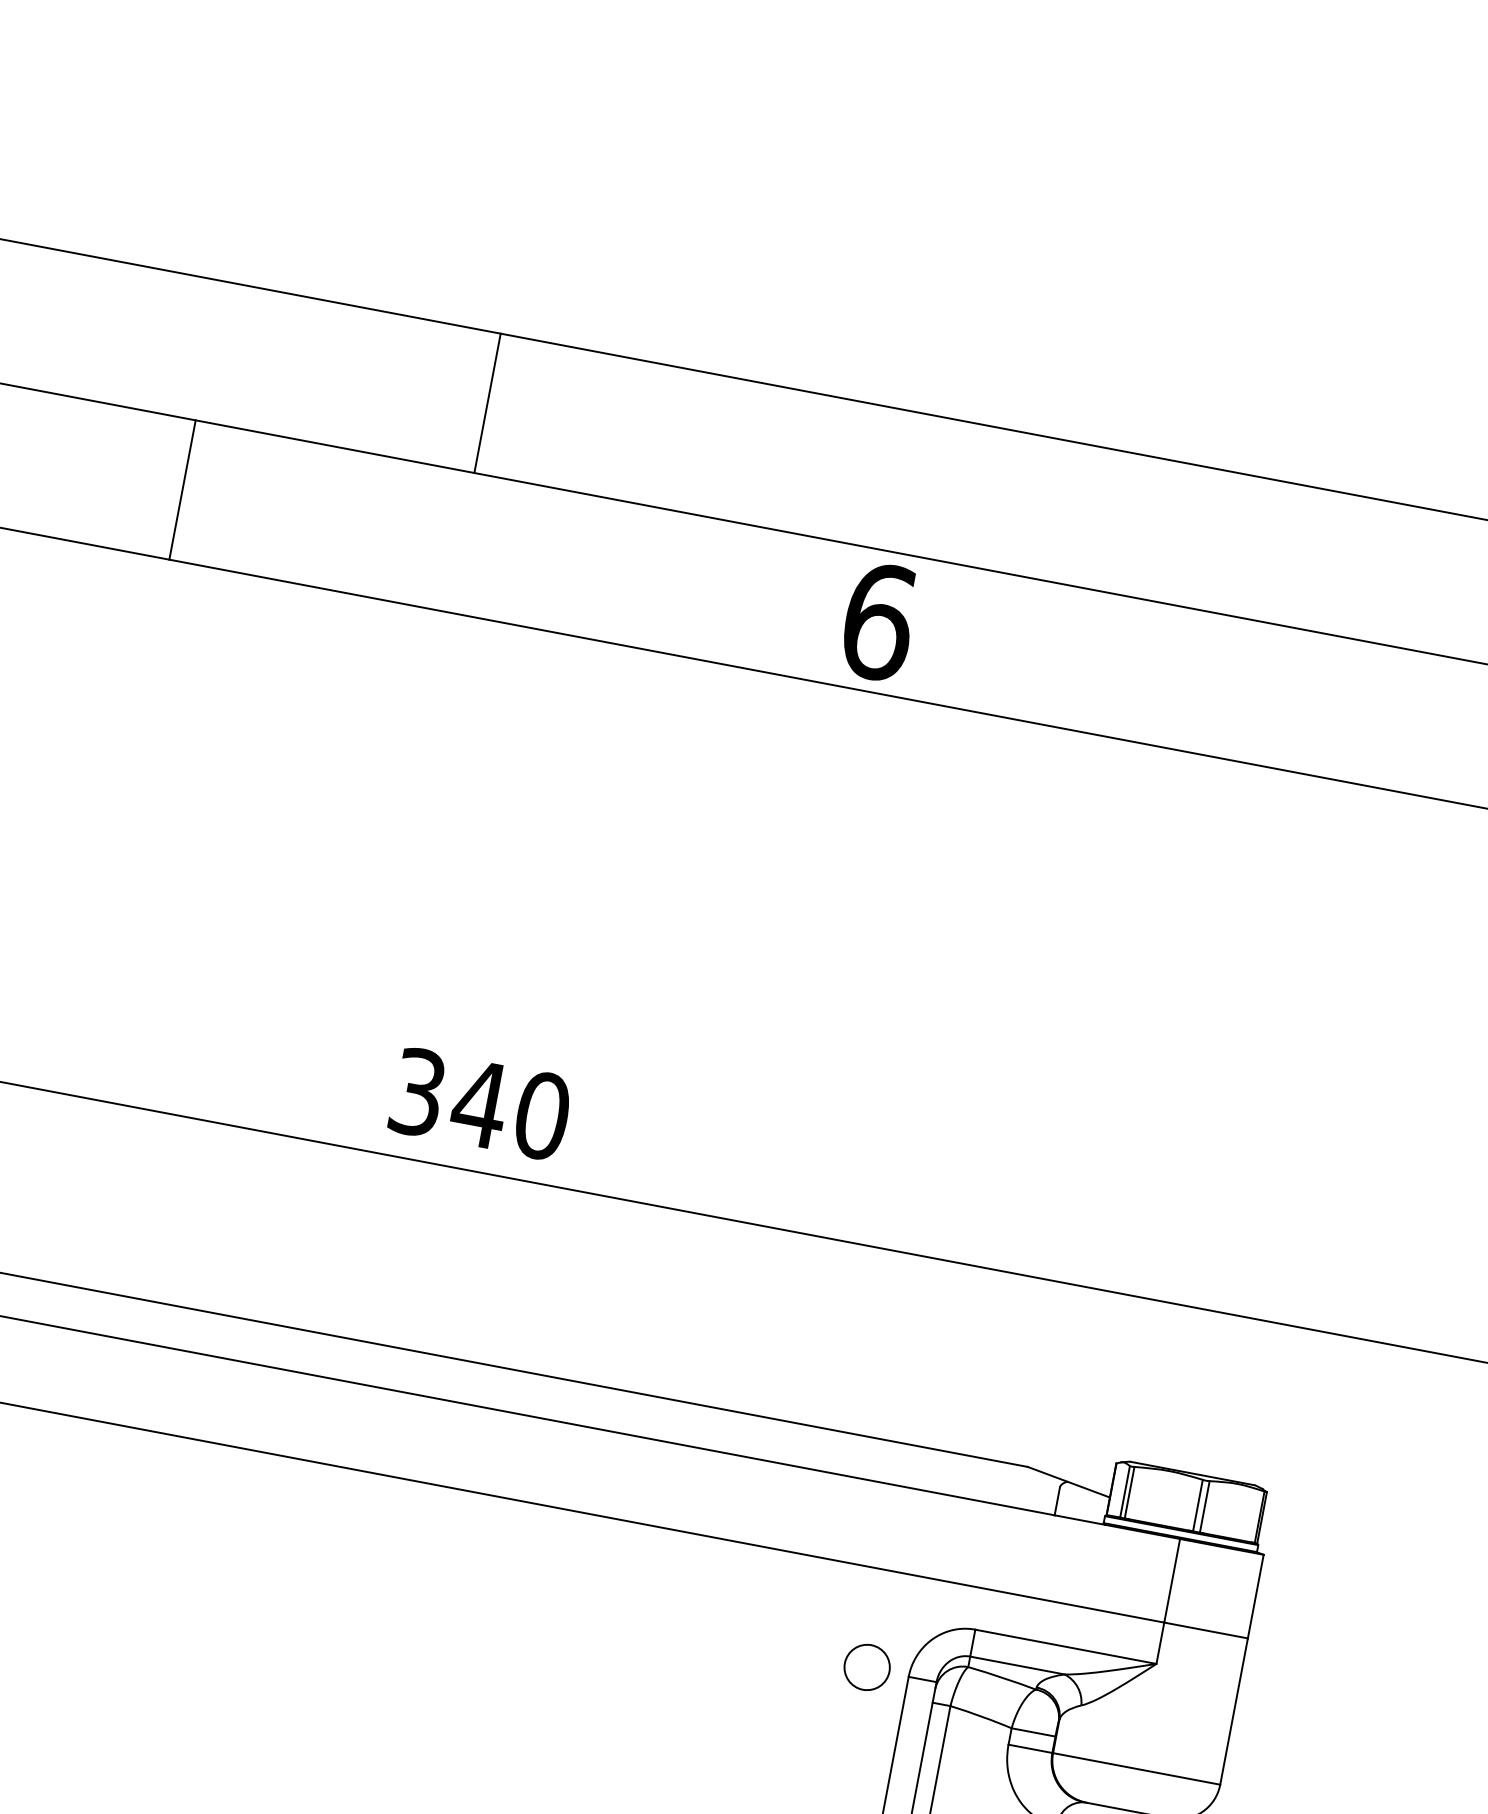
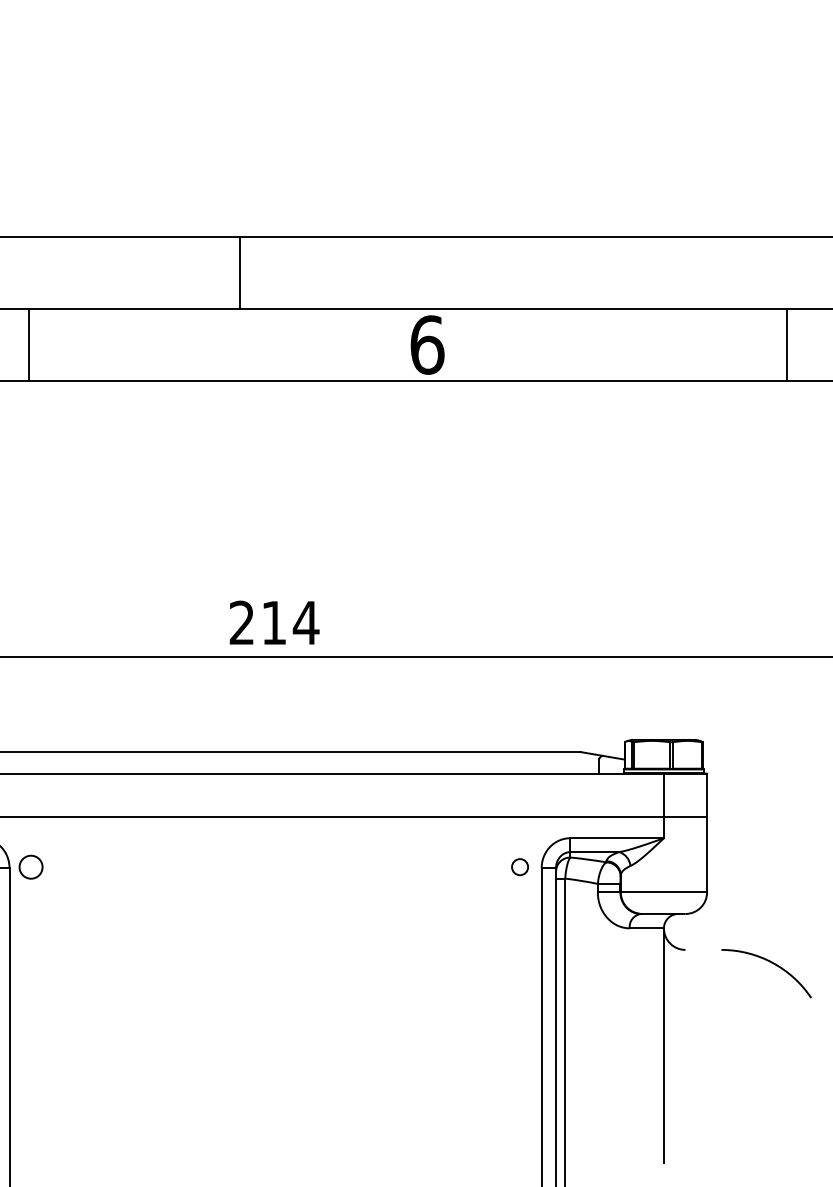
line: (486, 402) -> (239, 272), moved
line: (183, 489) -> (29, 344), moved
text: (480, 1103) -> (274, 622), 340 -> 214
circle: (866, 1665) -> (519, 866), size x0.7

